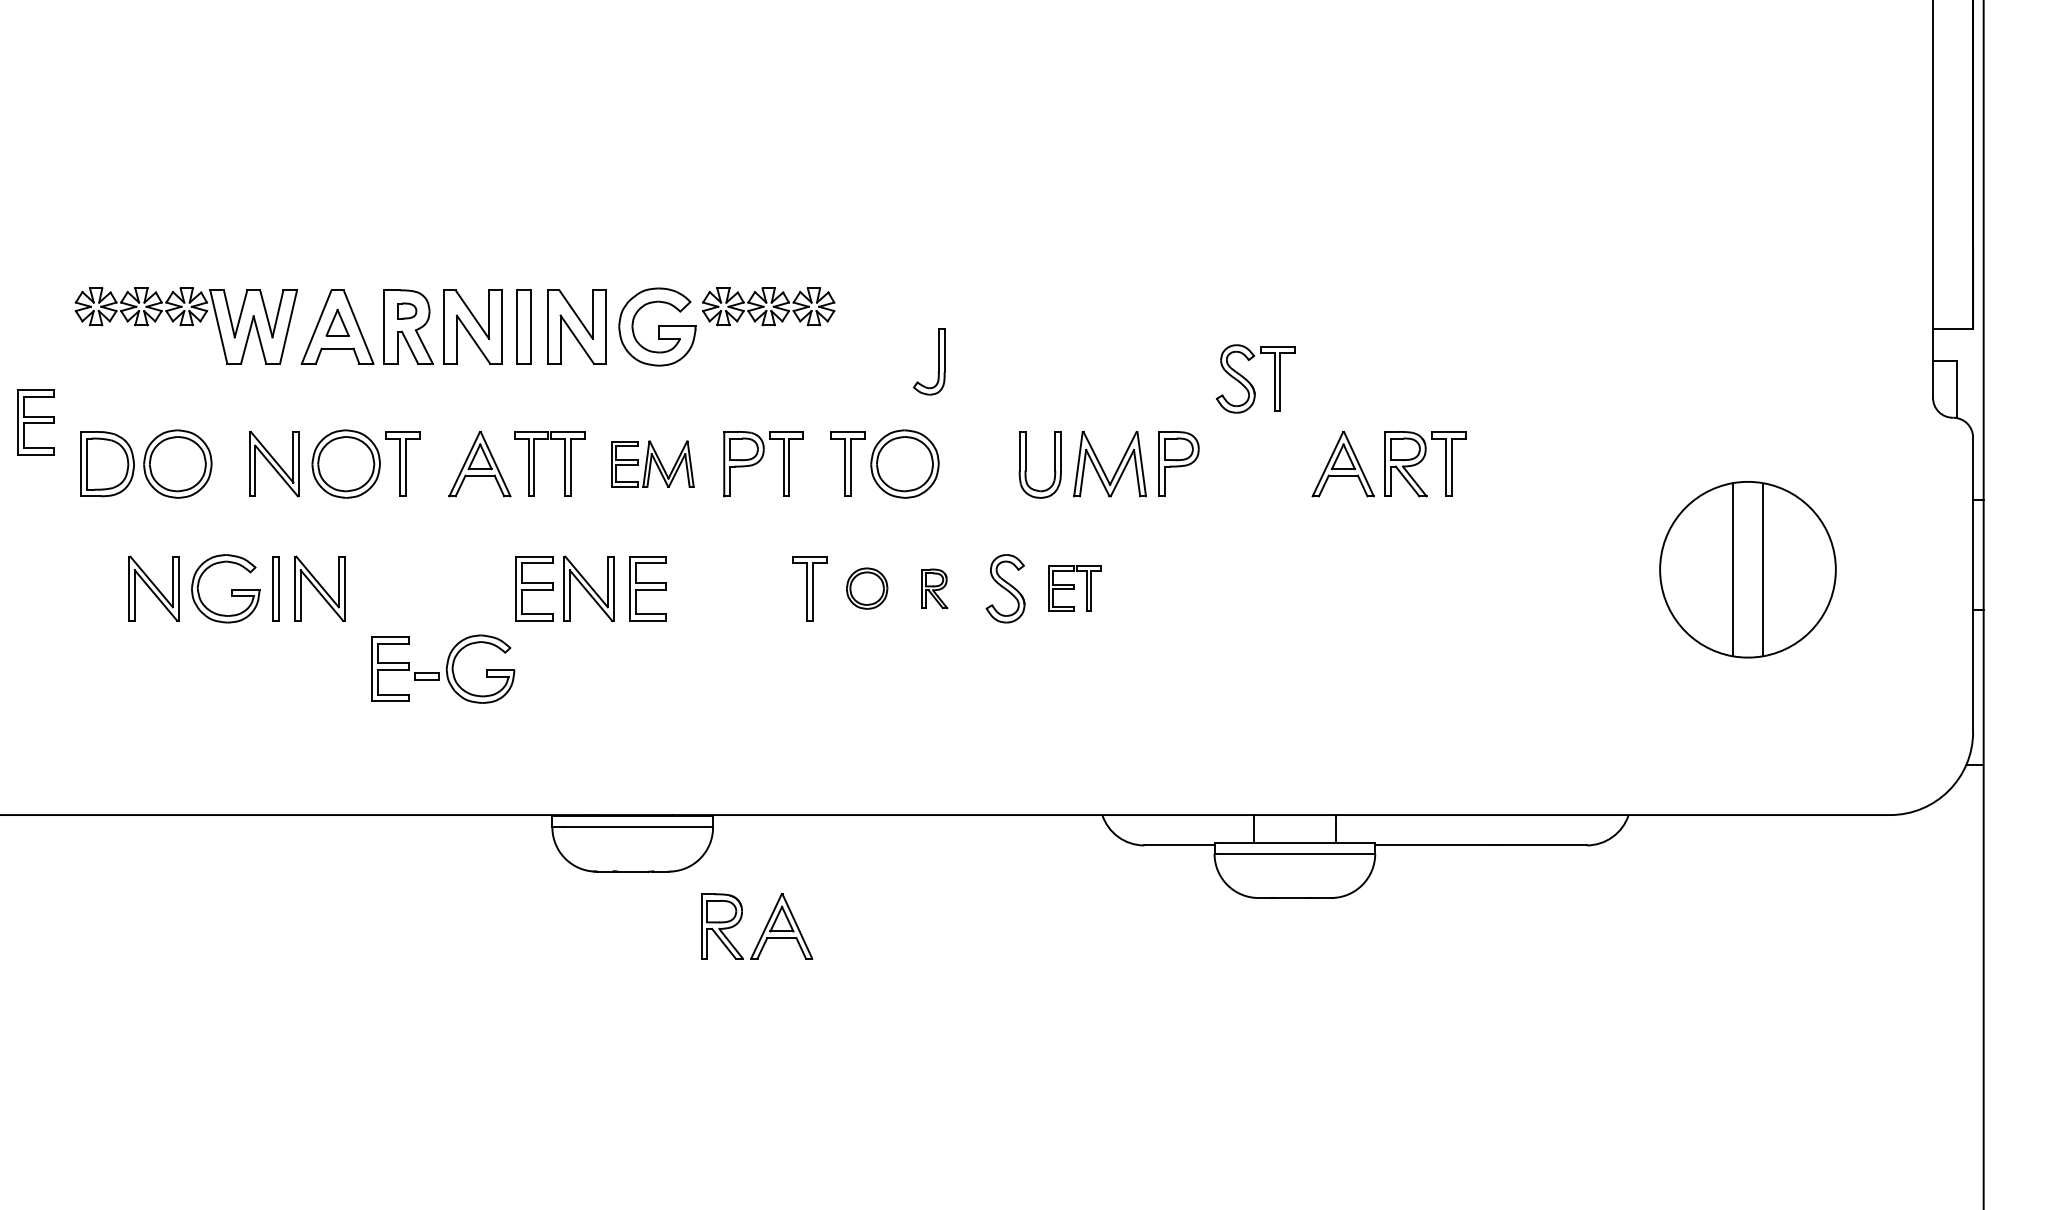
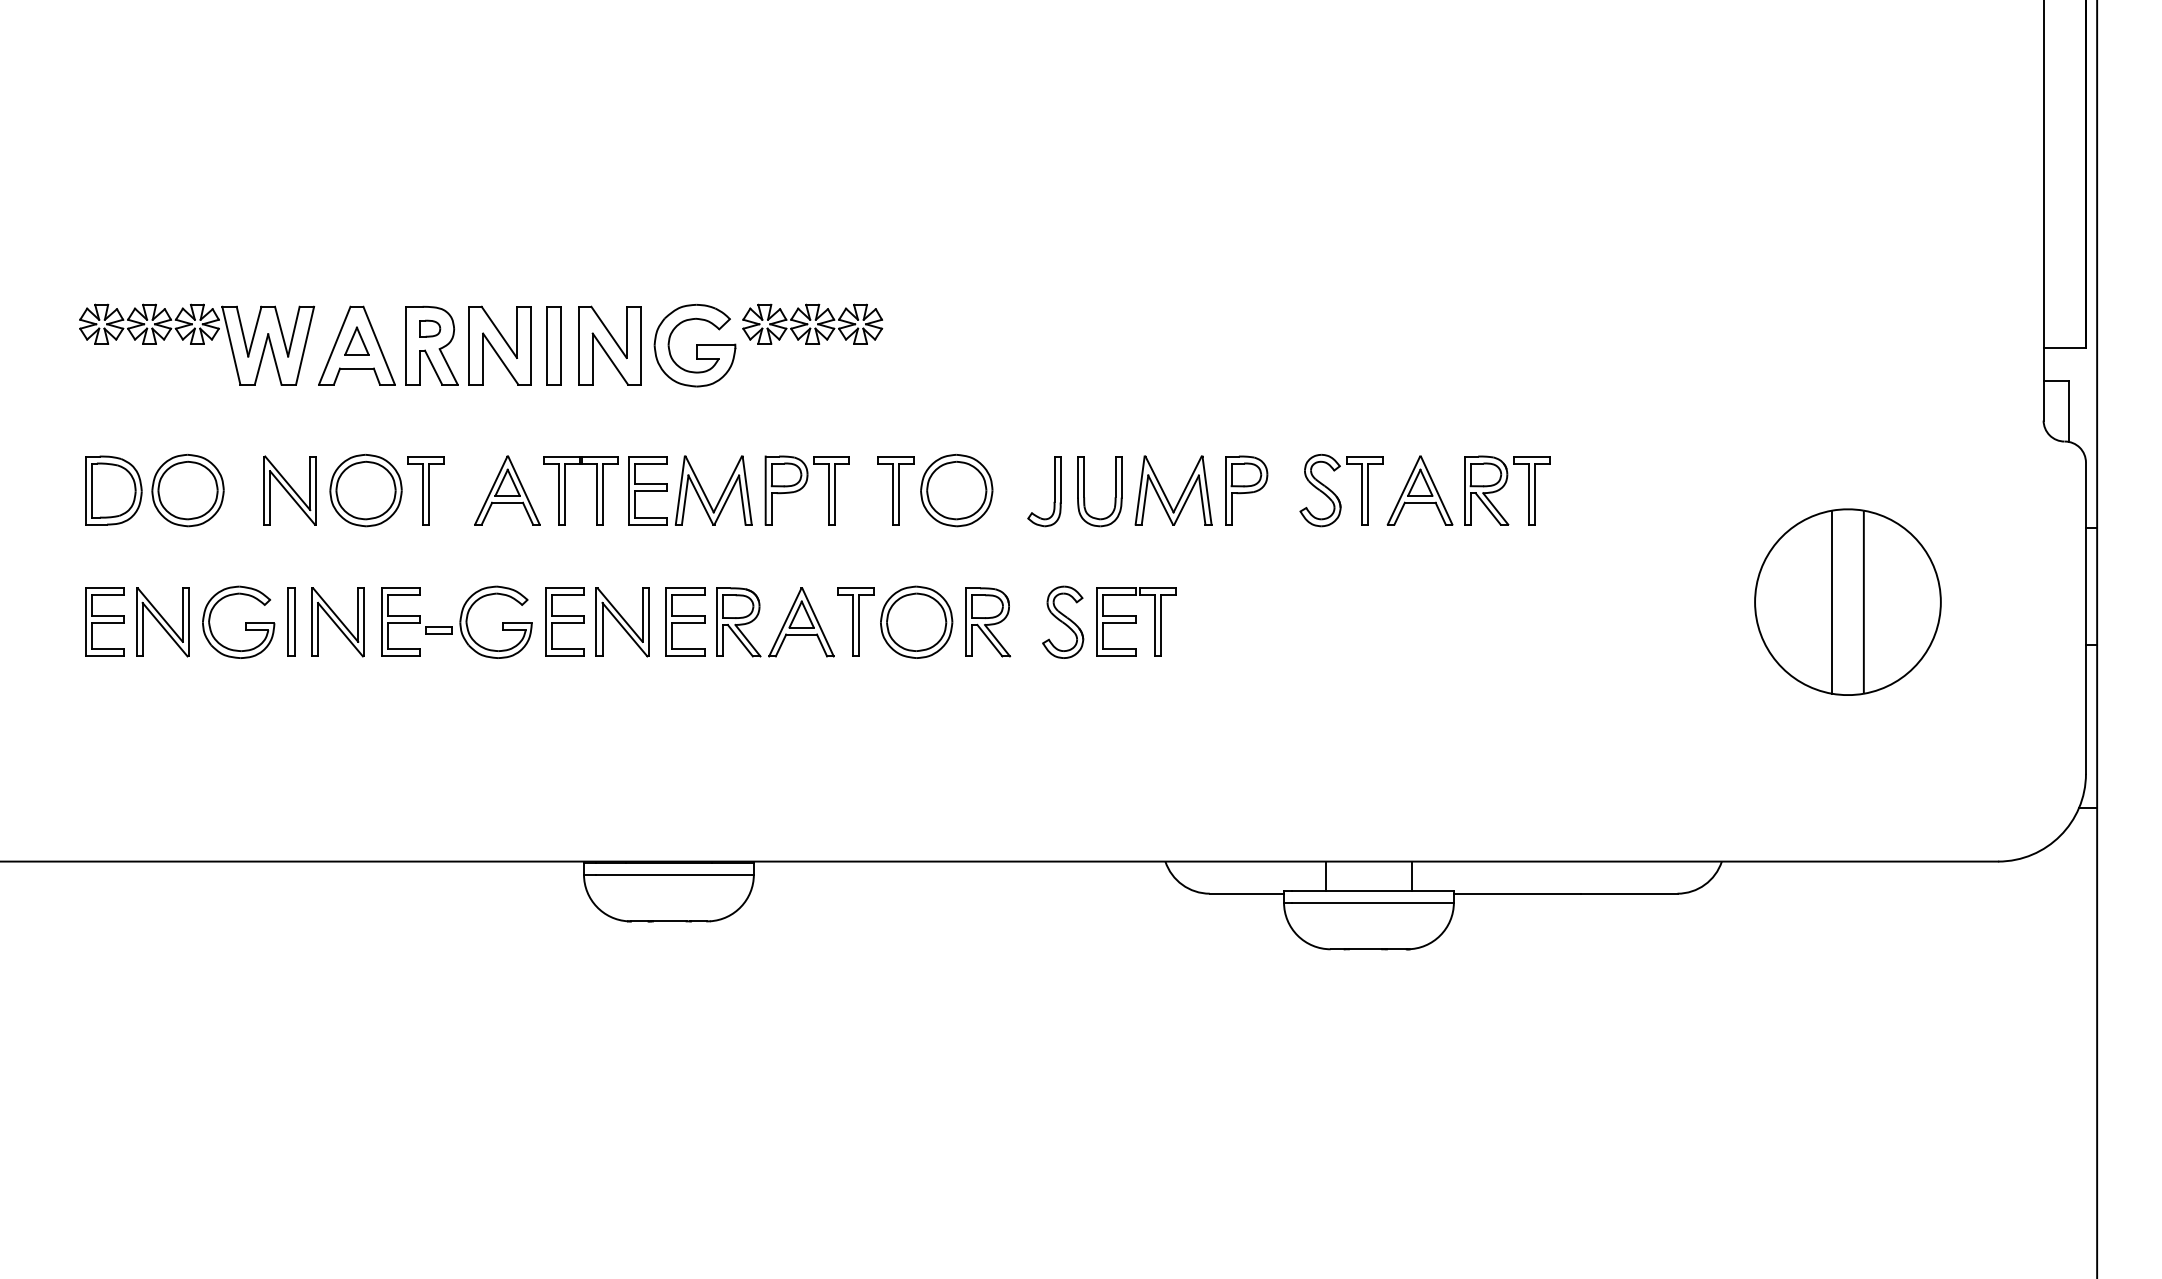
part: (938, 361) -> (1054, 491), moved
part: (1250, 382) -> (1336, 494), moved
part: (35, 421) -> (104, 621), moved
part: (653, 464) -> (690, 490), size x1.43
part: (866, 587) -> (916, 621), size x1.67
part: (1074, 587) -> (1136, 621), size x1.43
part: (935, 588) -> (988, 622), size x1.67
part: (443, 668) -> (456, 621), moved
part: (763, 929) -> (782, 625), moved

